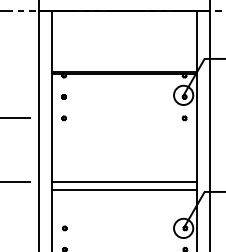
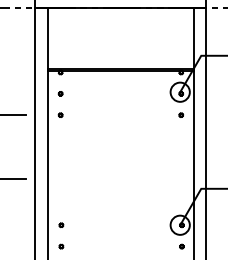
line: (123, 181) -> (120, 178), removed
line: (123, 190) -> (120, 187), removed

